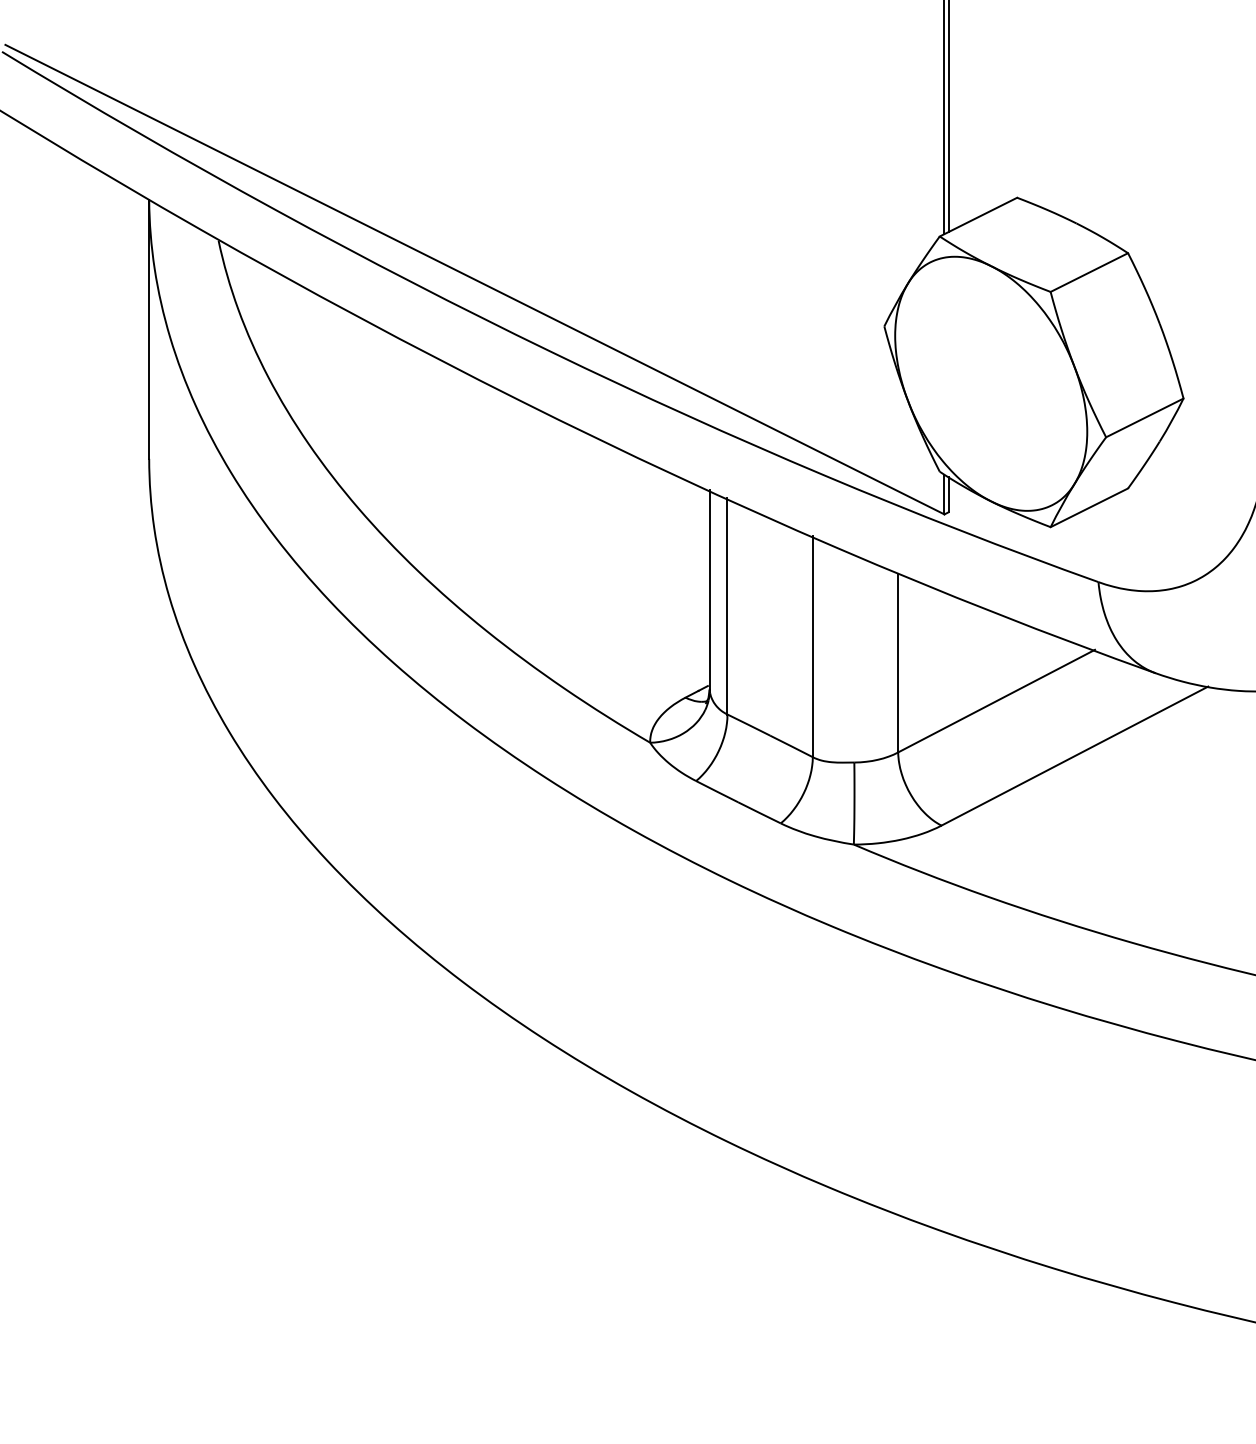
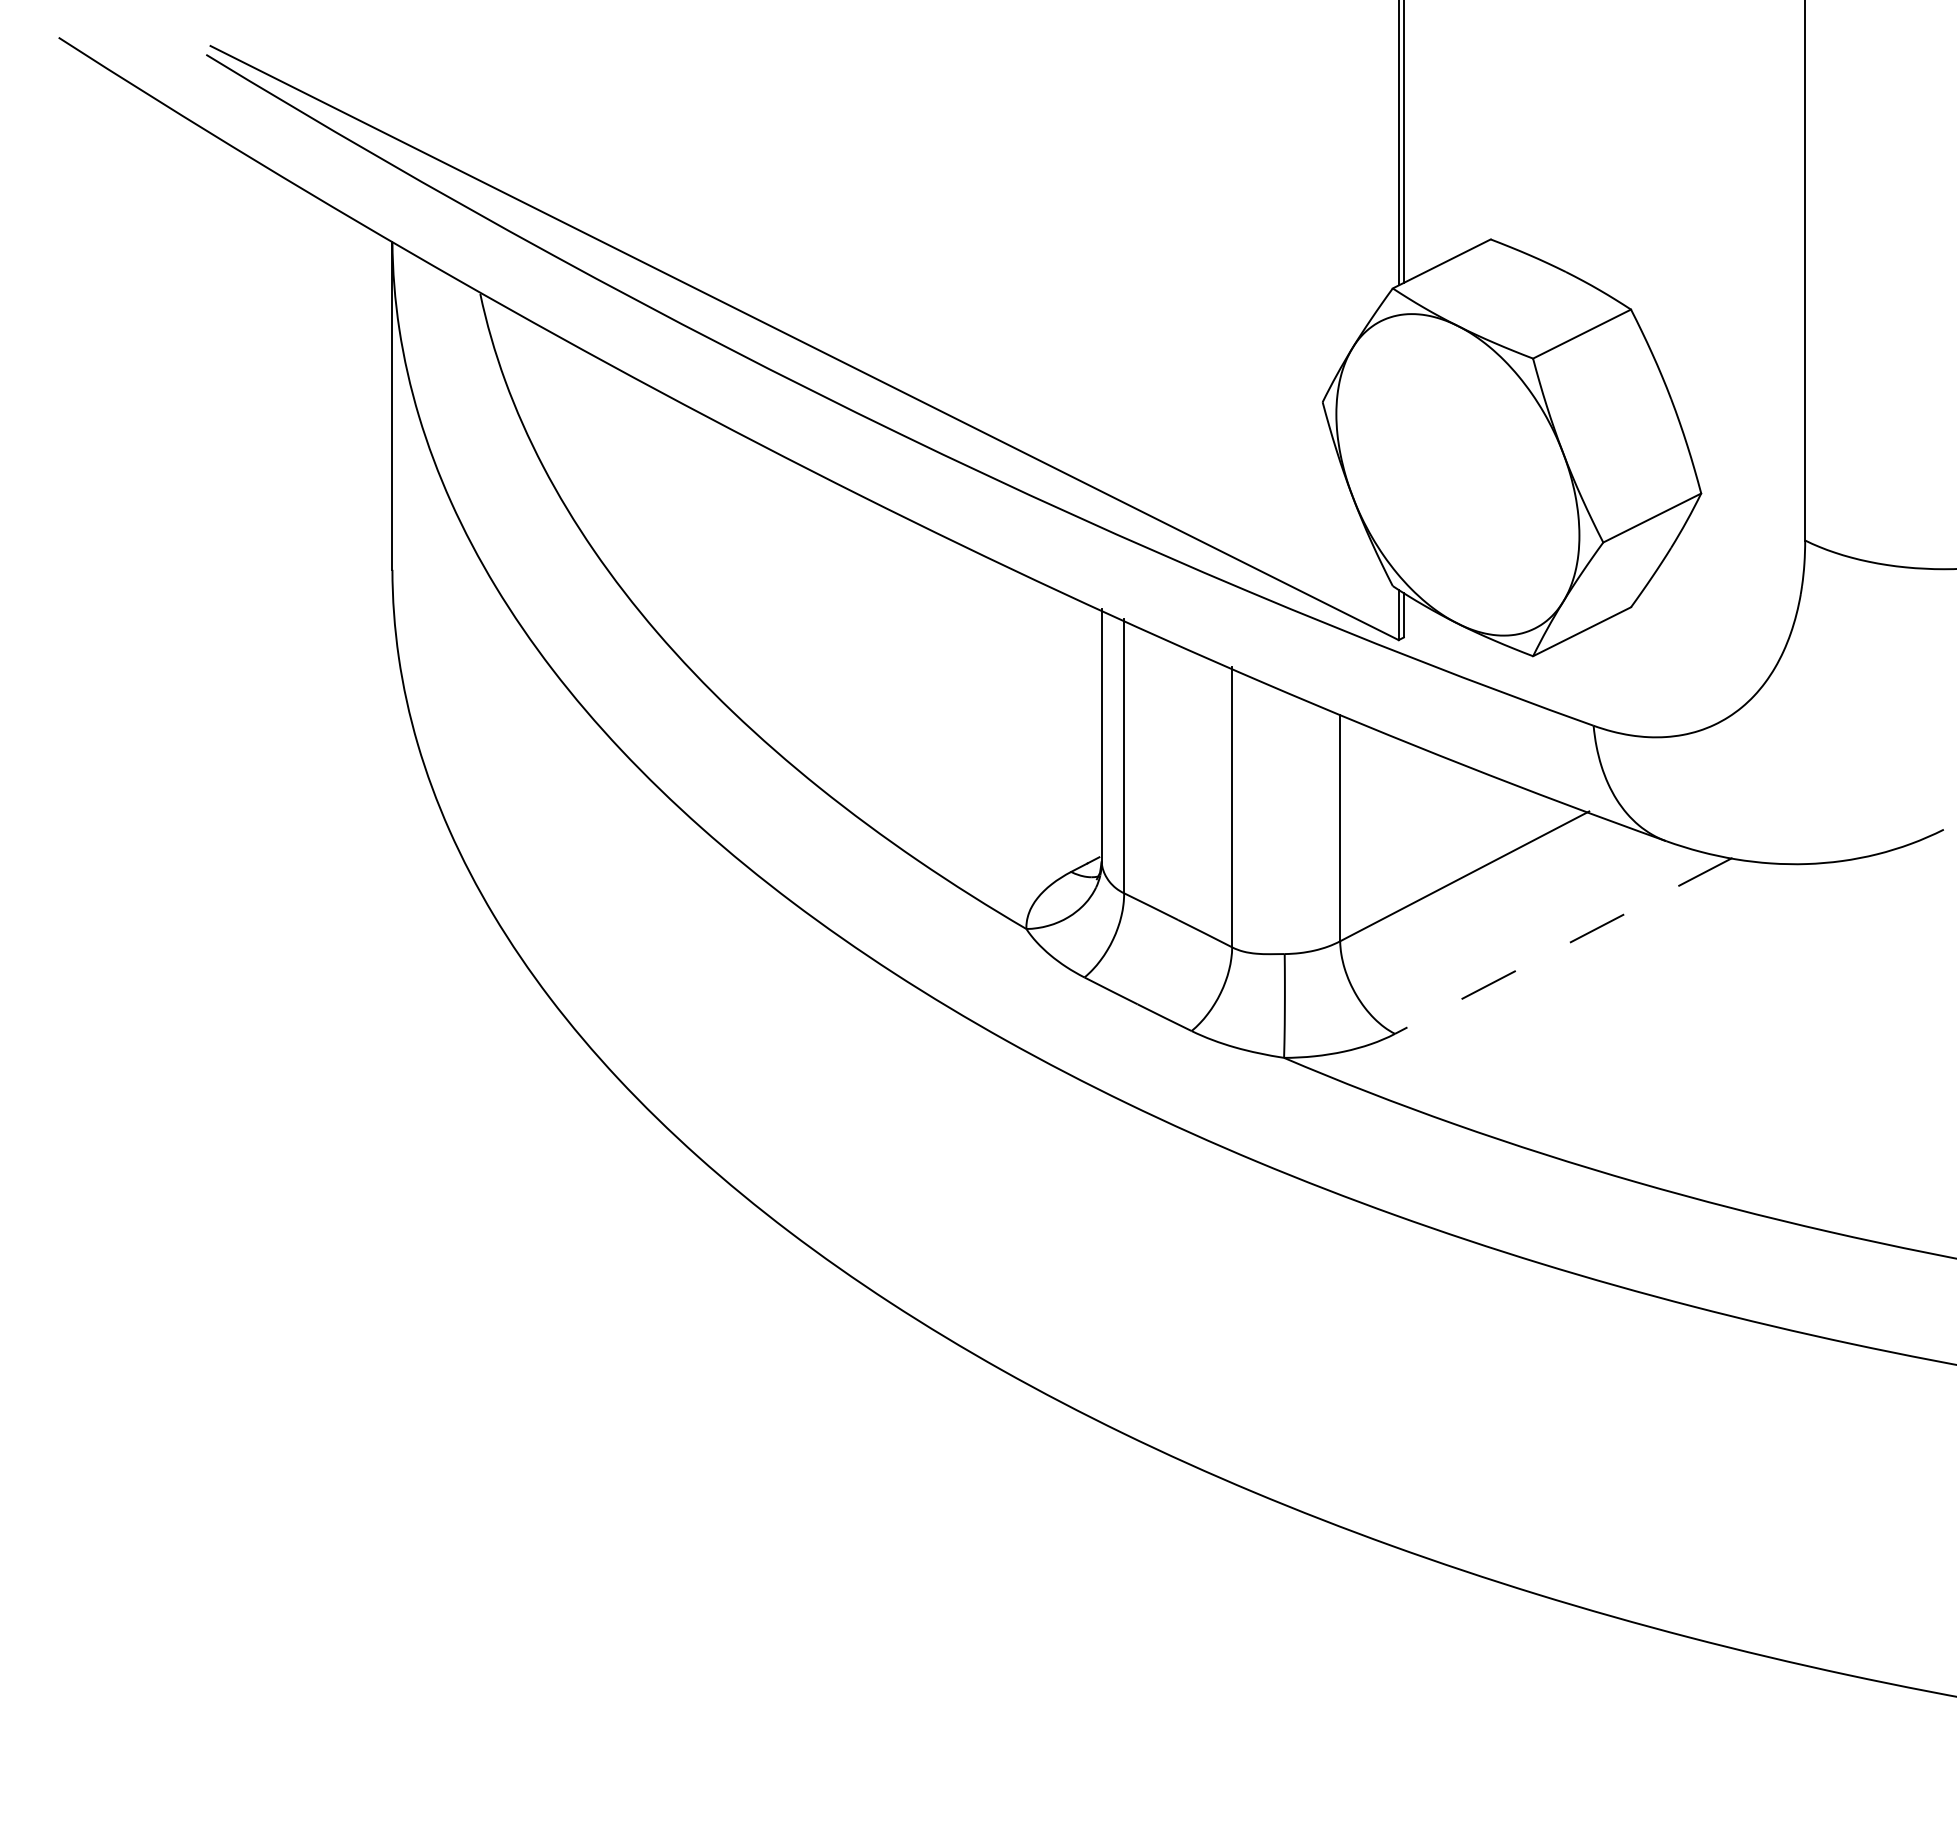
line: (1074, 756) -> (1563, 946), solid -> dashed

